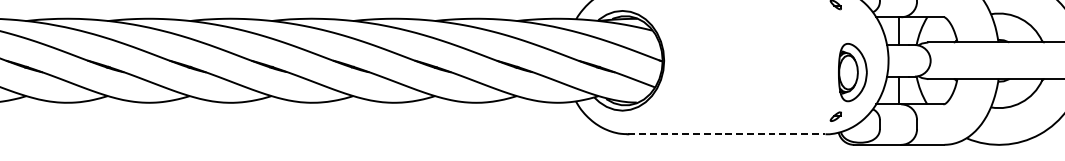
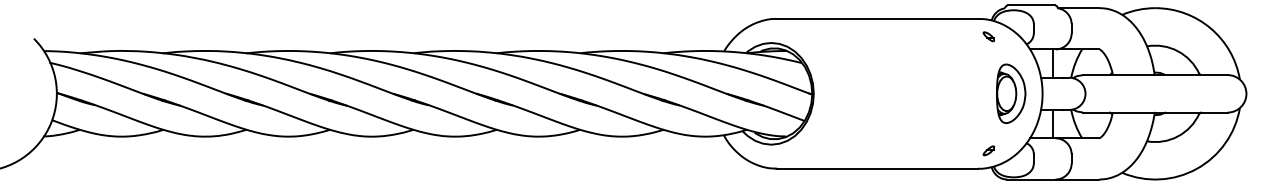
part: (853, 72) -> (1011, 93), moved
line: (727, 134) -> (878, 168), dashed -> solid

